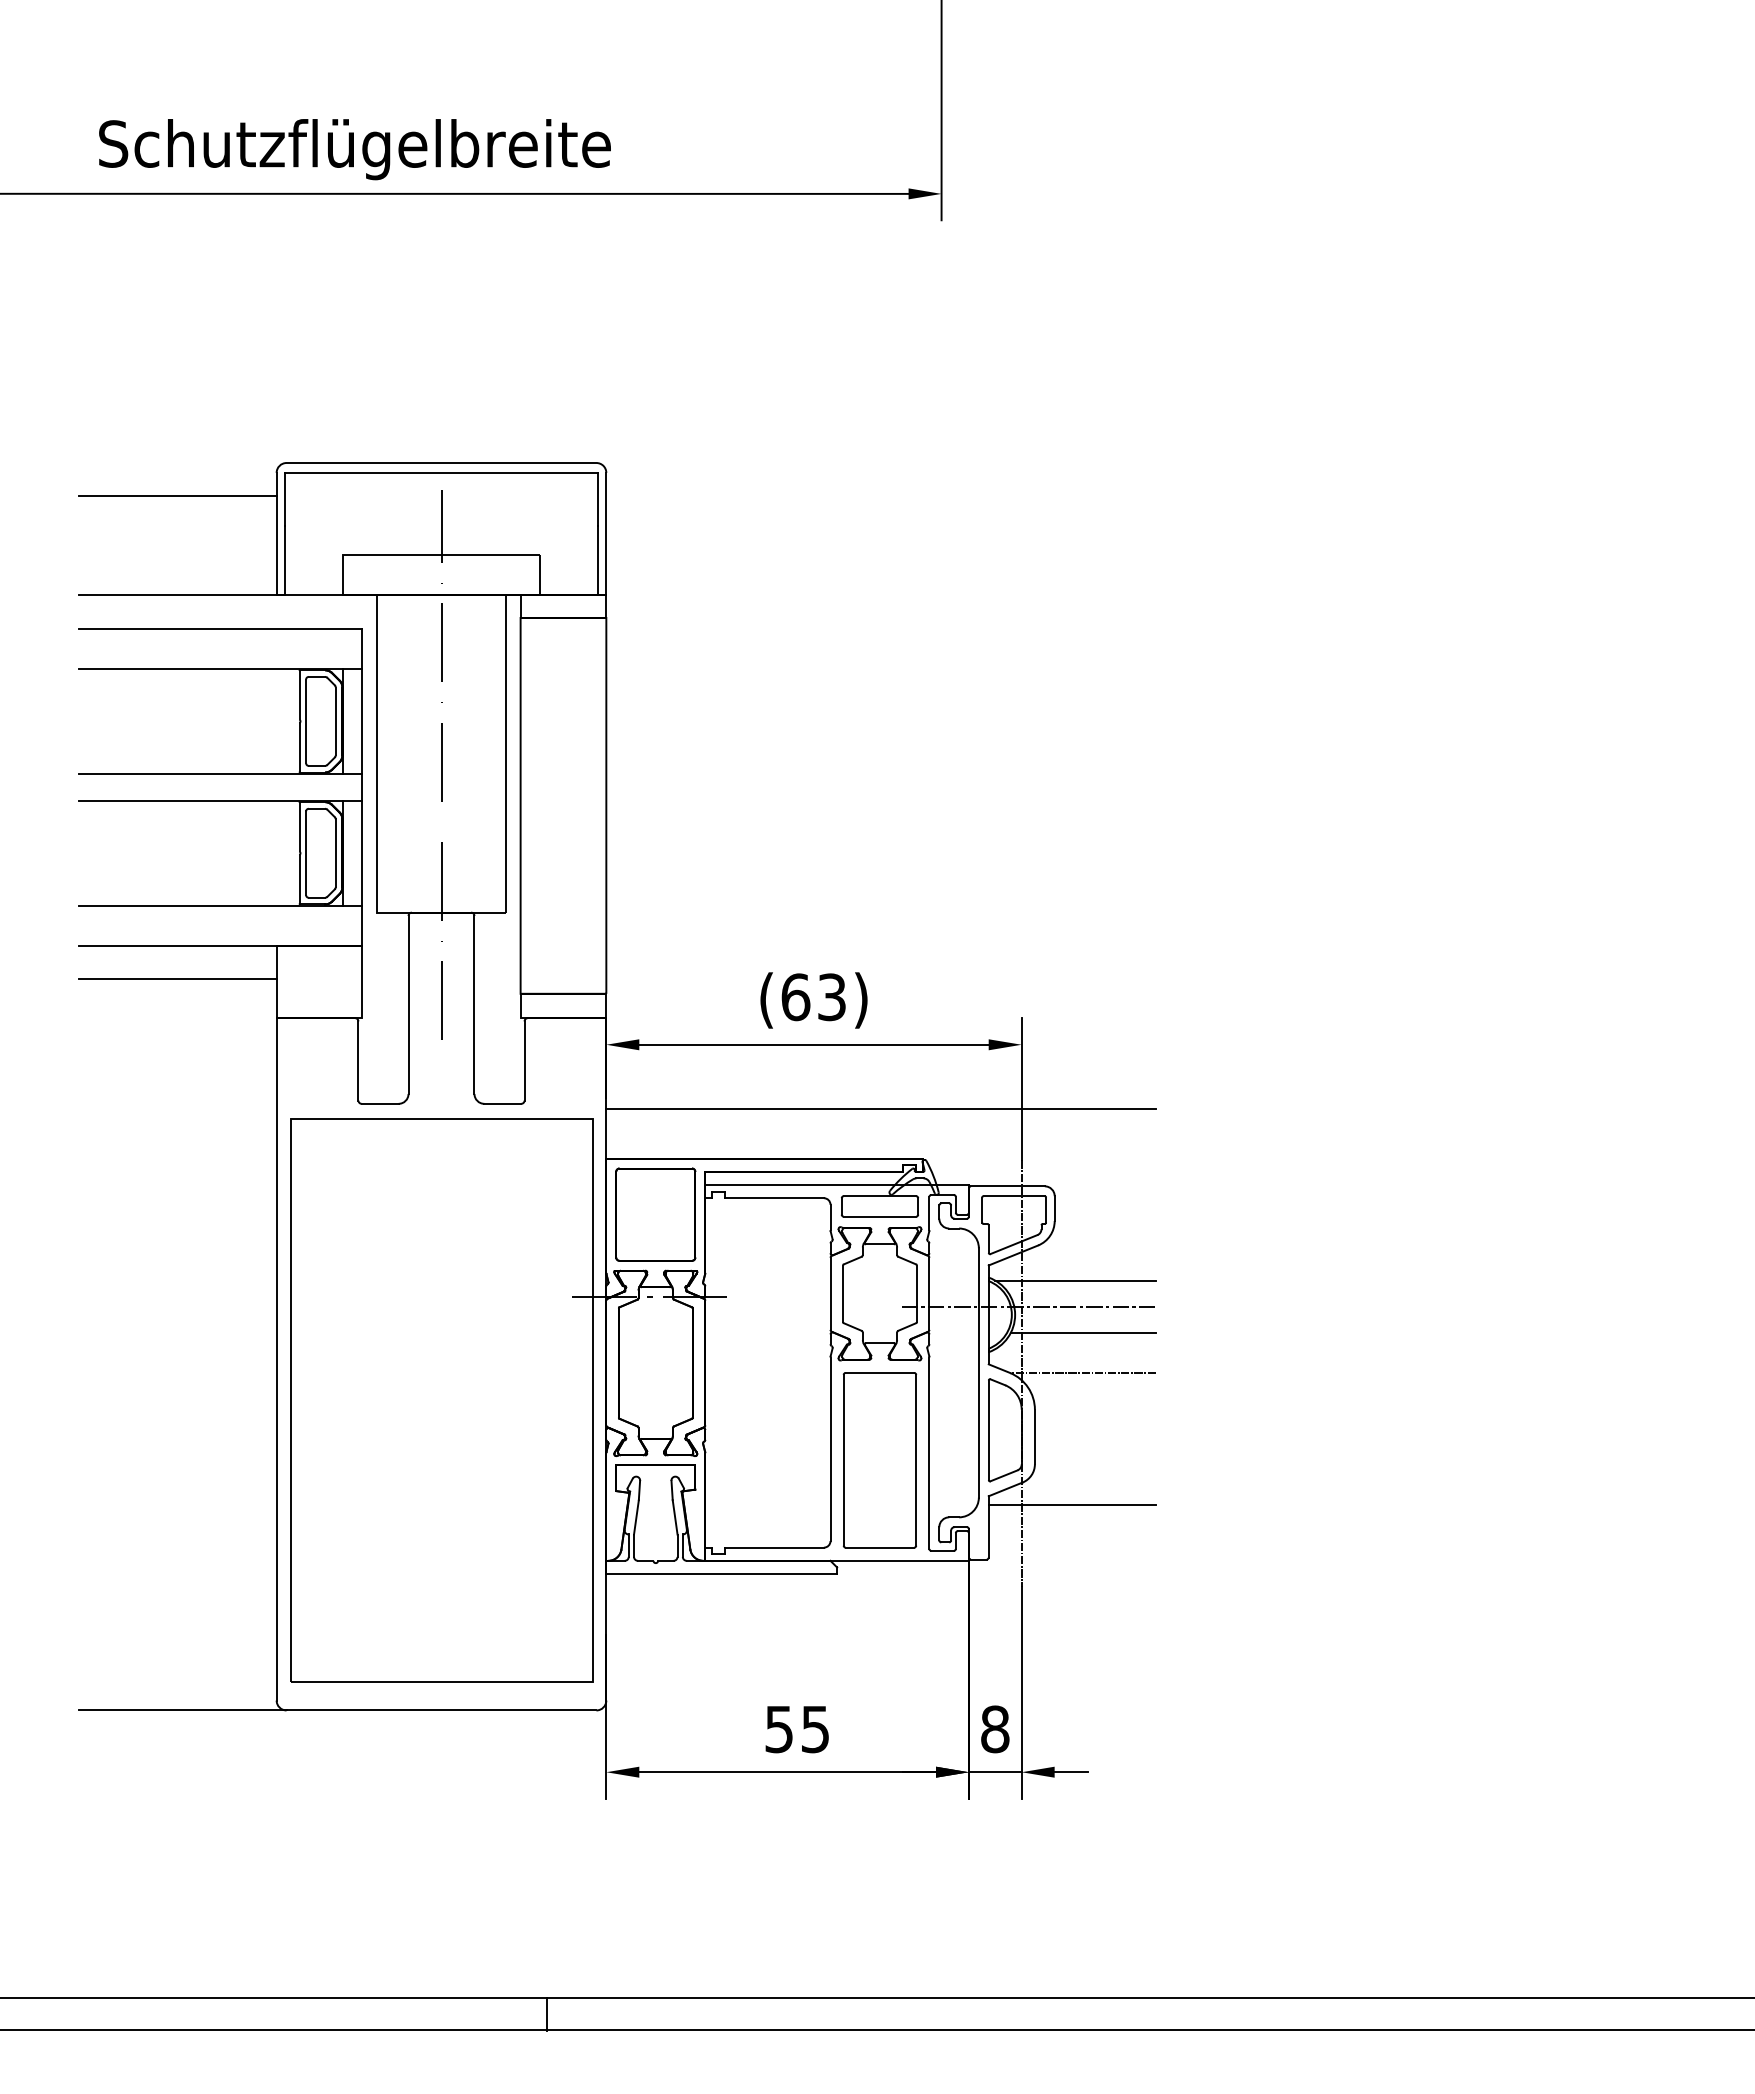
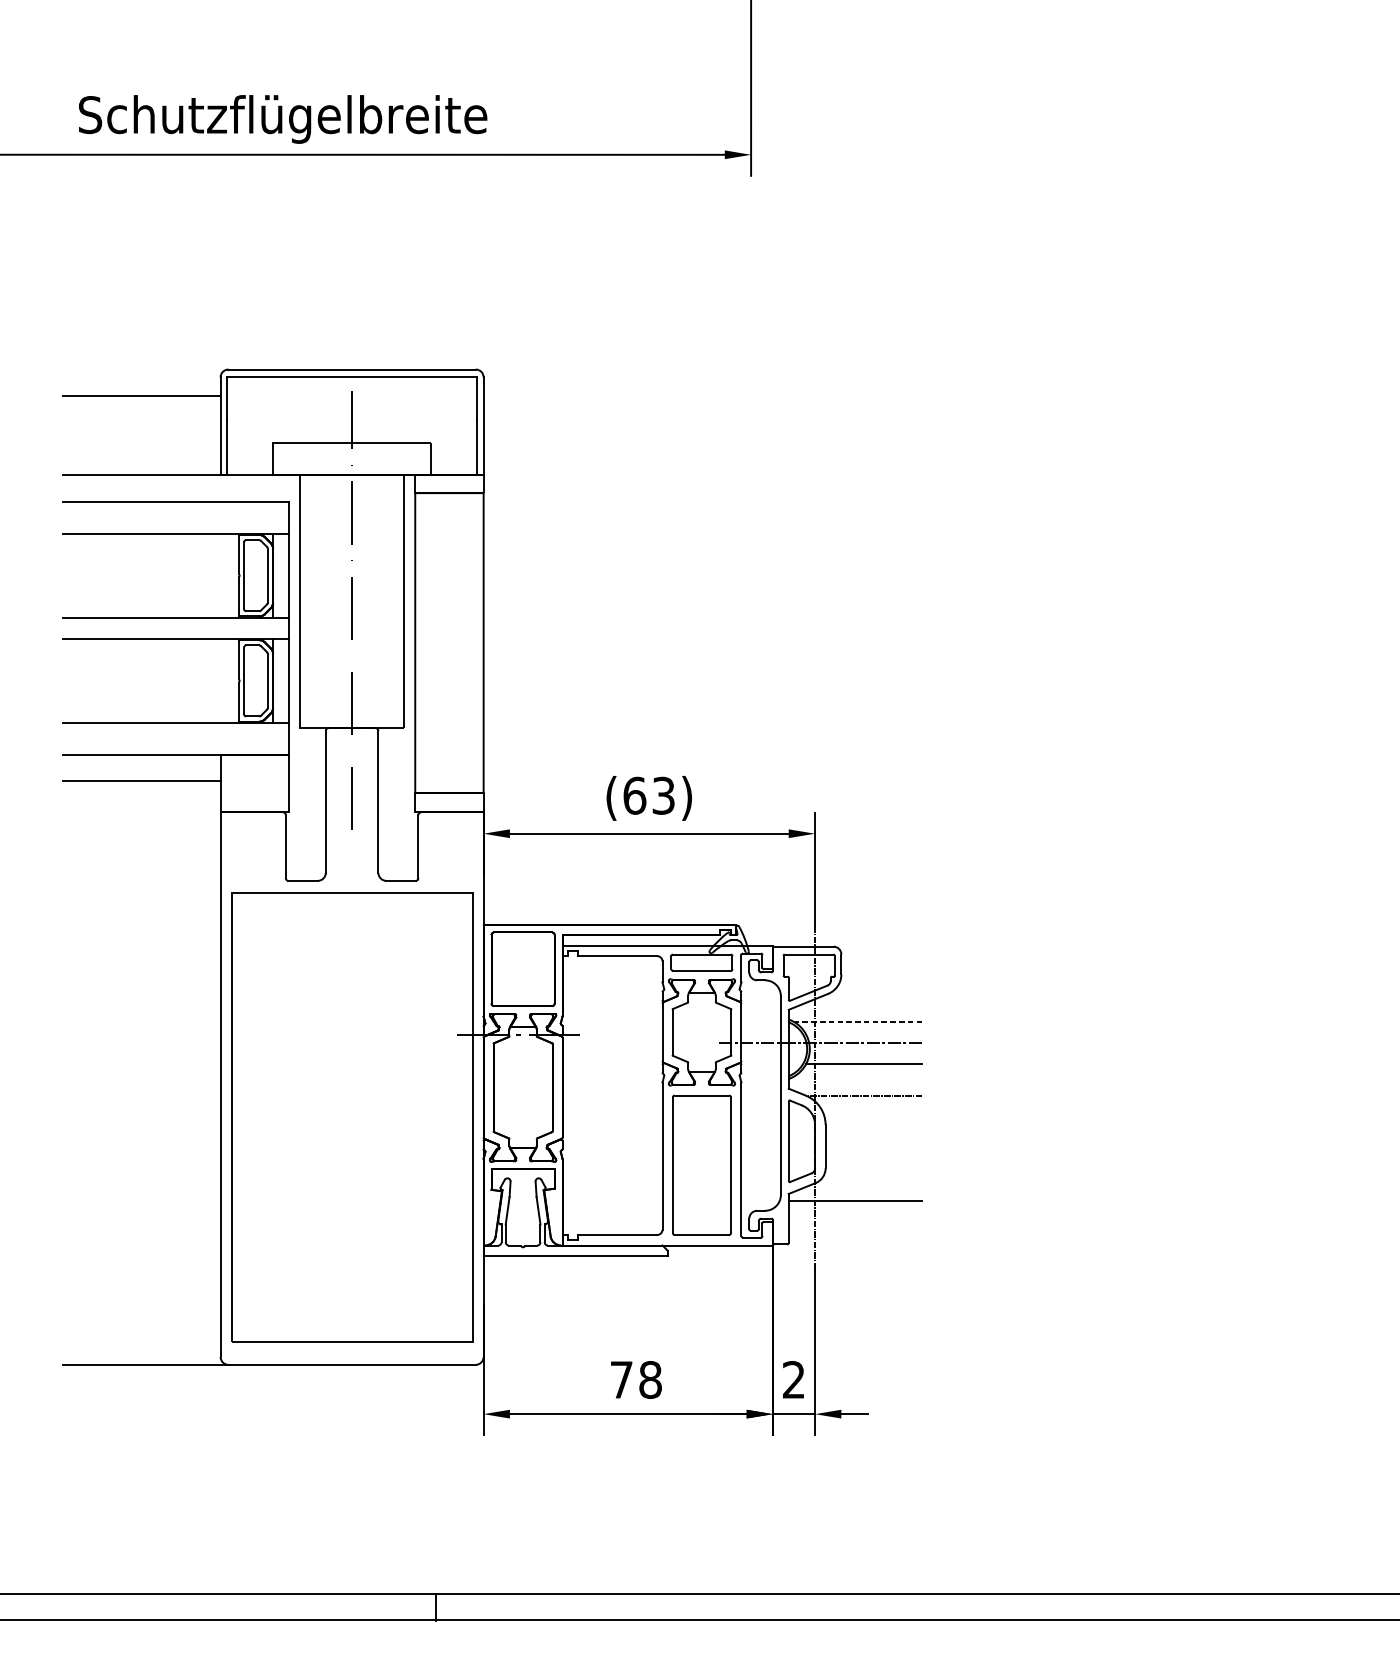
line: (880, 1109) -> (702, 885), removed
line: (1075, 1280) -> (857, 1021), solid -> dashed
text: (797, 1729) -> (636, 1380), 55 -> 78
text: (995, 1729) -> (794, 1380), 8 -> 2

